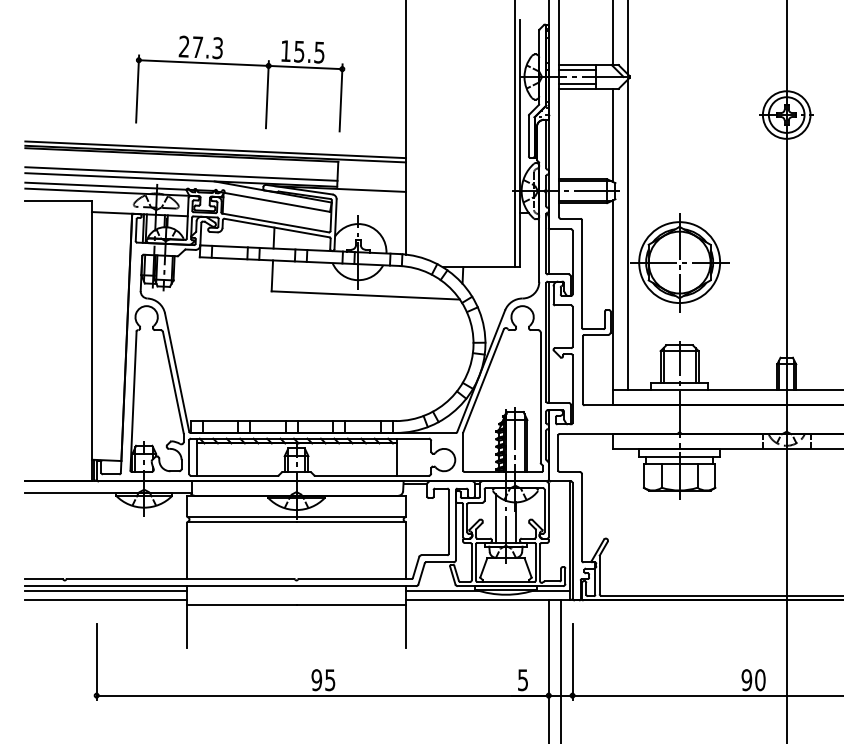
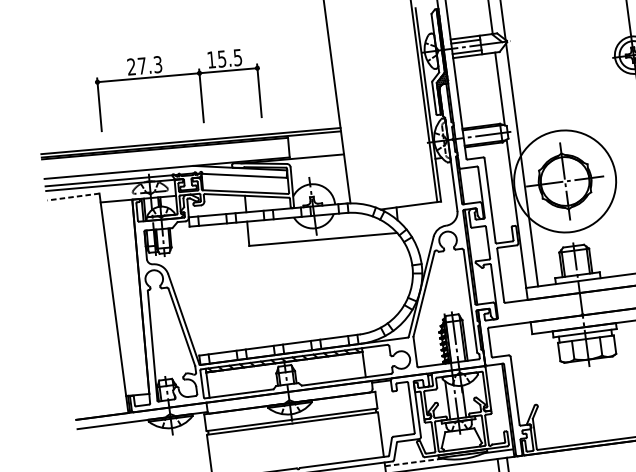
part: (240, 65) -> (177, 75), moved
line: (181, 173) -> (166, 163), removed
line: (58, 200) -> (73, 196), solid -> dashed
circle: (679, 262) -> (565, 181), size x1.6
line: (442, 590) -> (413, 462), solid -> dashed

